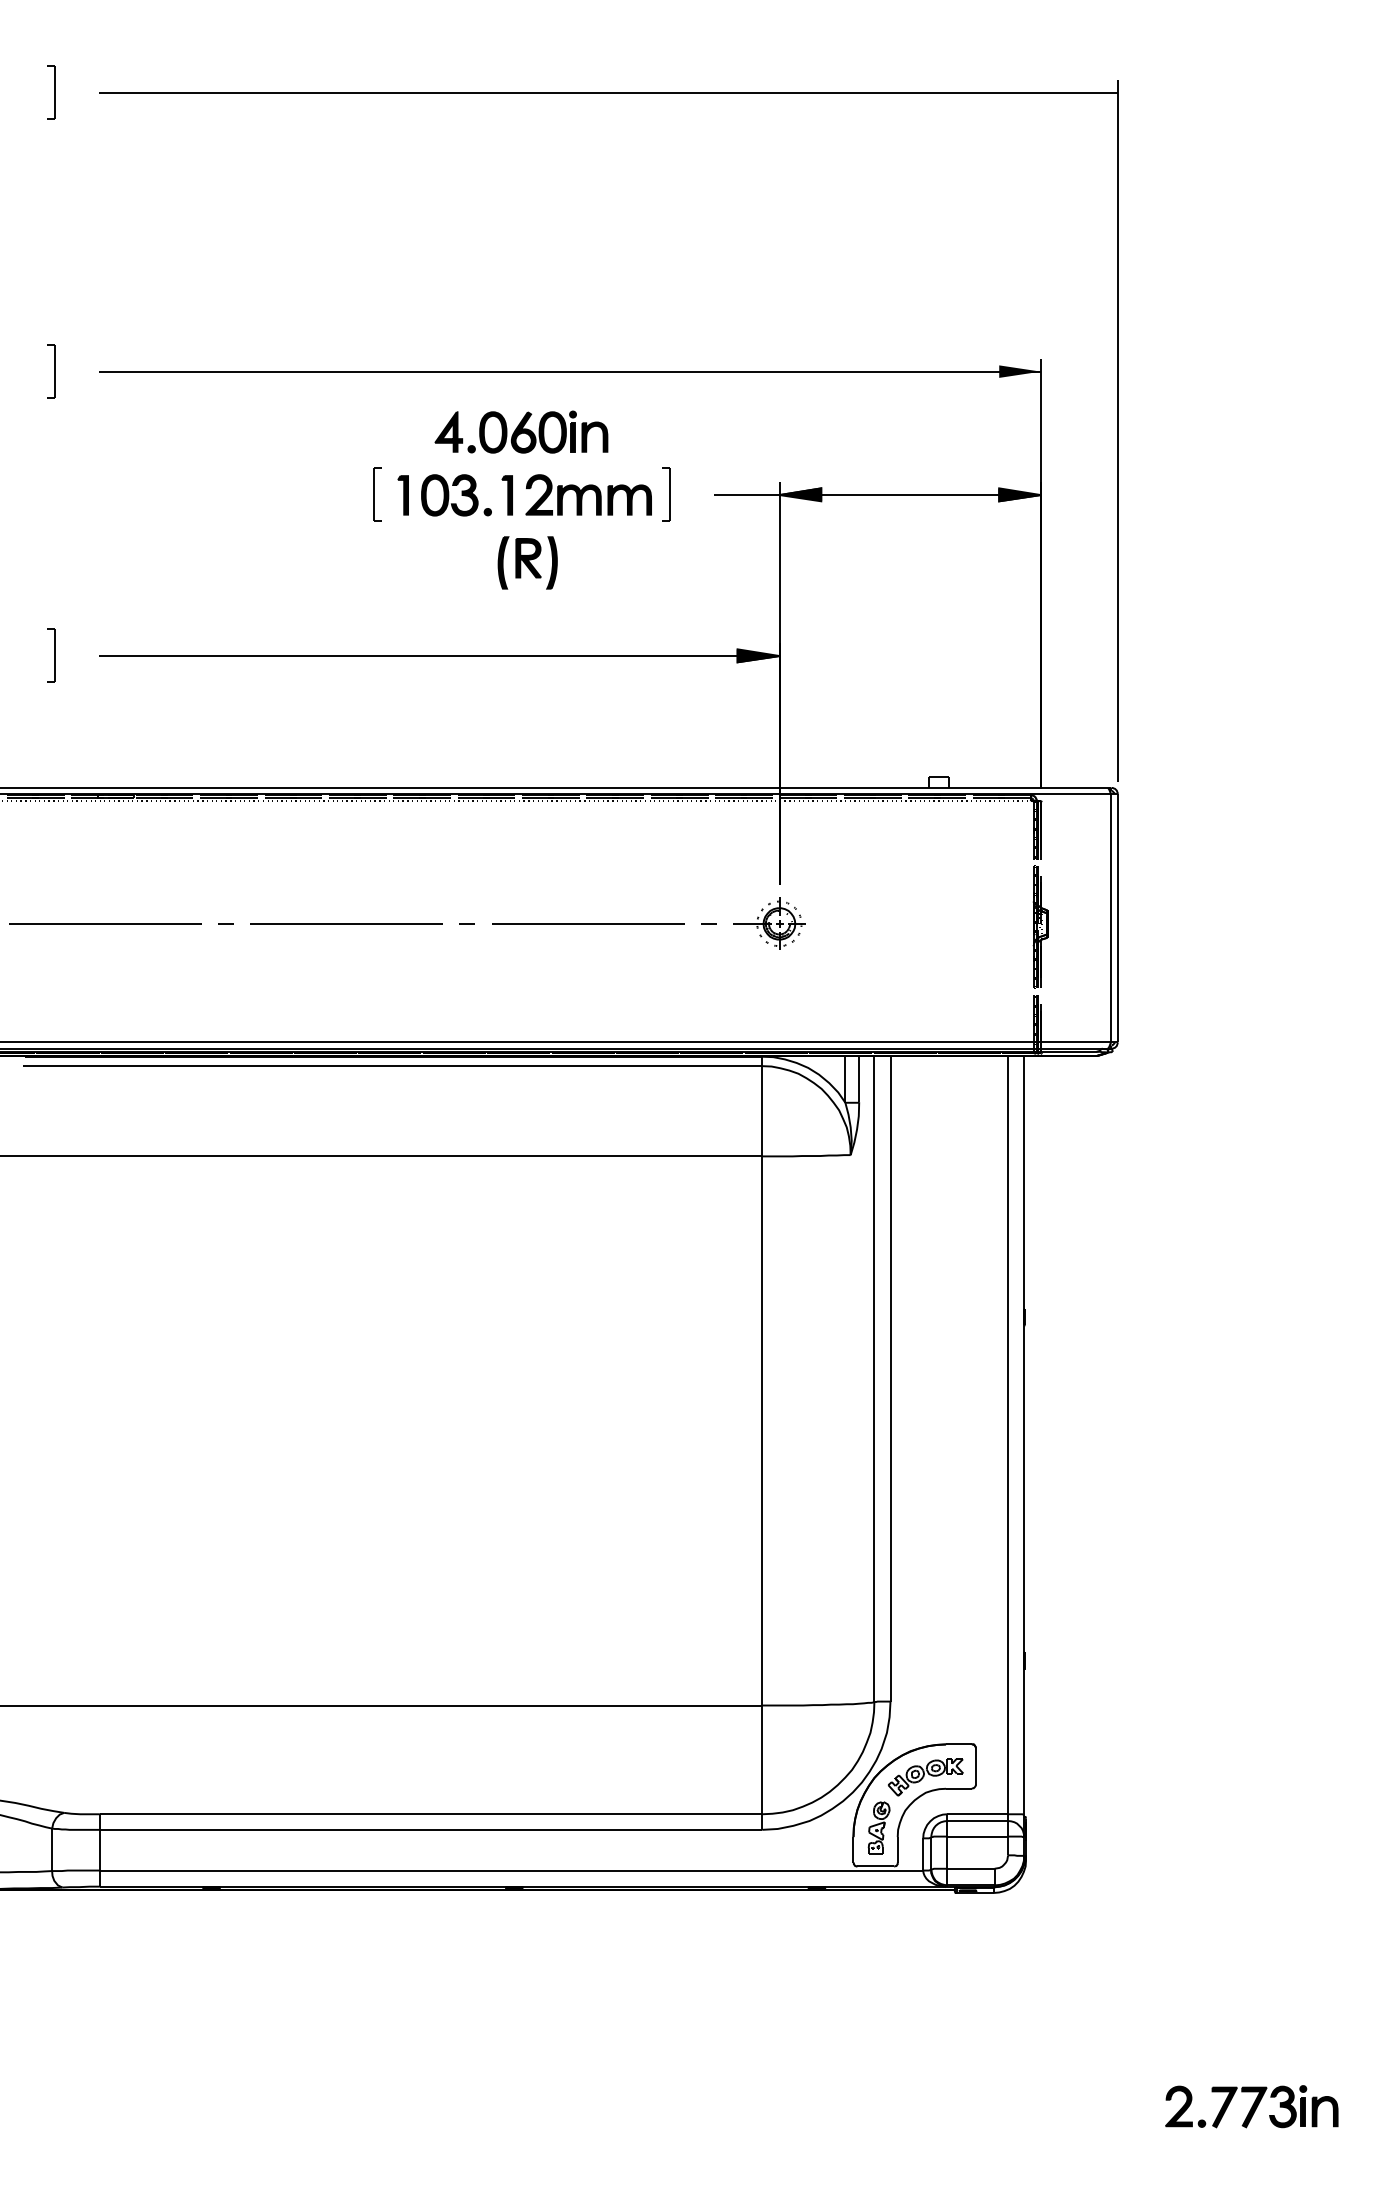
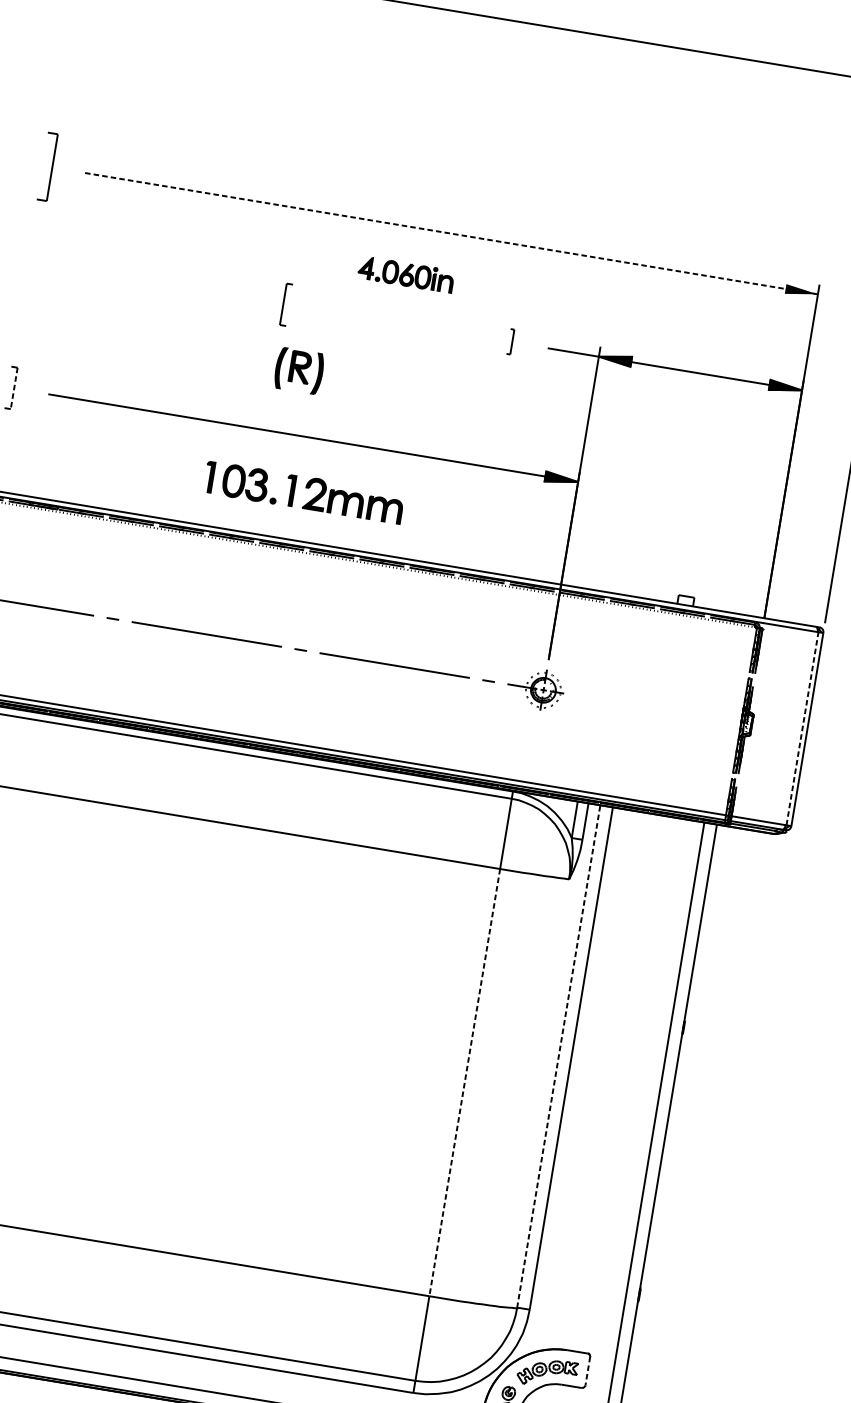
part: (51, 371) -> (48, 166), size x1.6
line: (569, 371) -> (451, 233), solid -> dashed
part: (521, 431) -> (406, 274), size x0.7
part: (526, 489) -> (305, 488), moved
part: (666, 494) -> (510, 341), size x0.6
part: (527, 562) -> (299, 370), moved
line: (54, 655) -> (14, 388), solid -> dashed
line: (1111, 917) -> (802, 728), solid -> dashed
line: (874, 1378) -> (558, 1056), solid -> dashed
line: (762, 1430) -> (465, 1082), solid -> dashed
line: (975, 1766) -> (587, 1371), solid -> dashed

